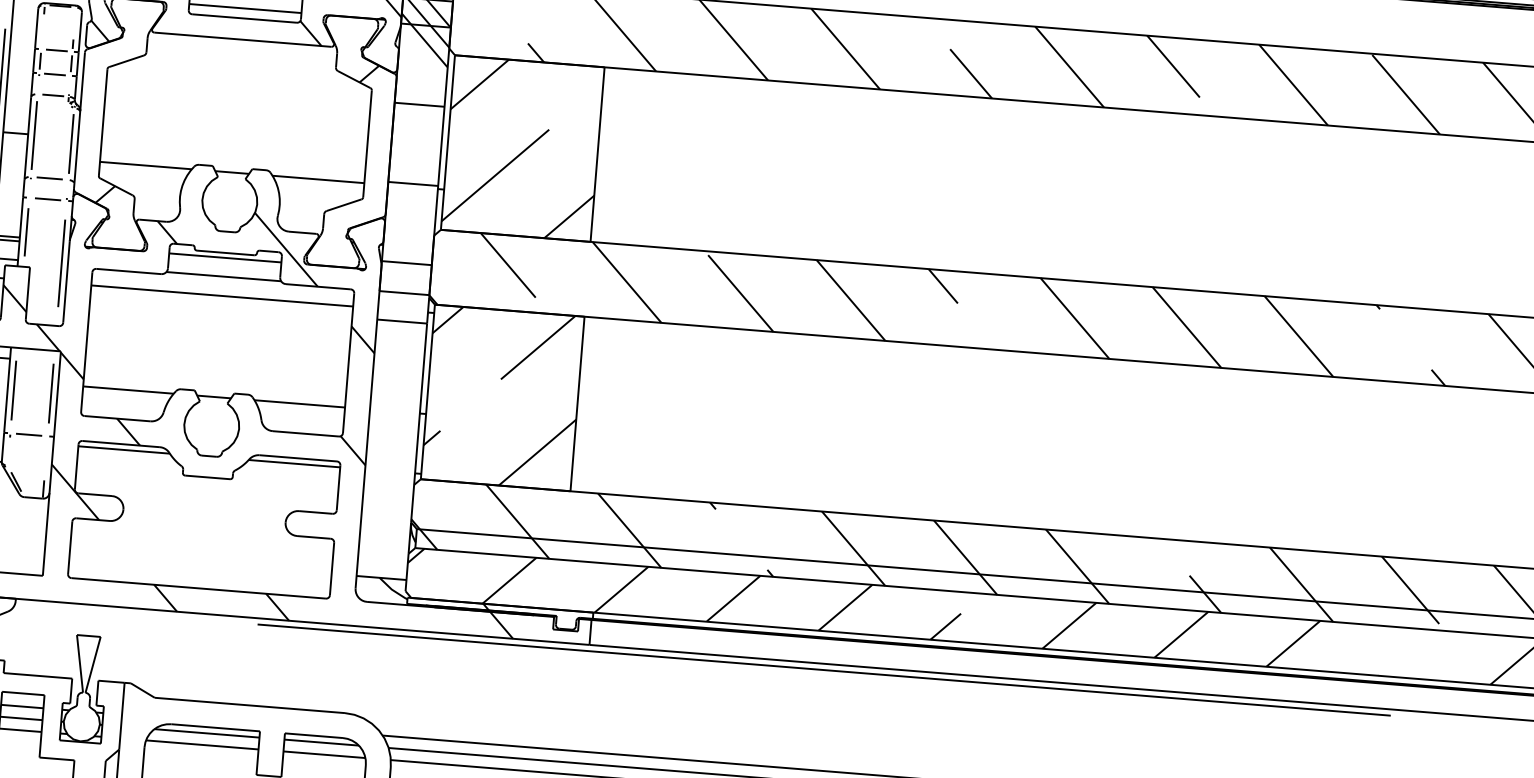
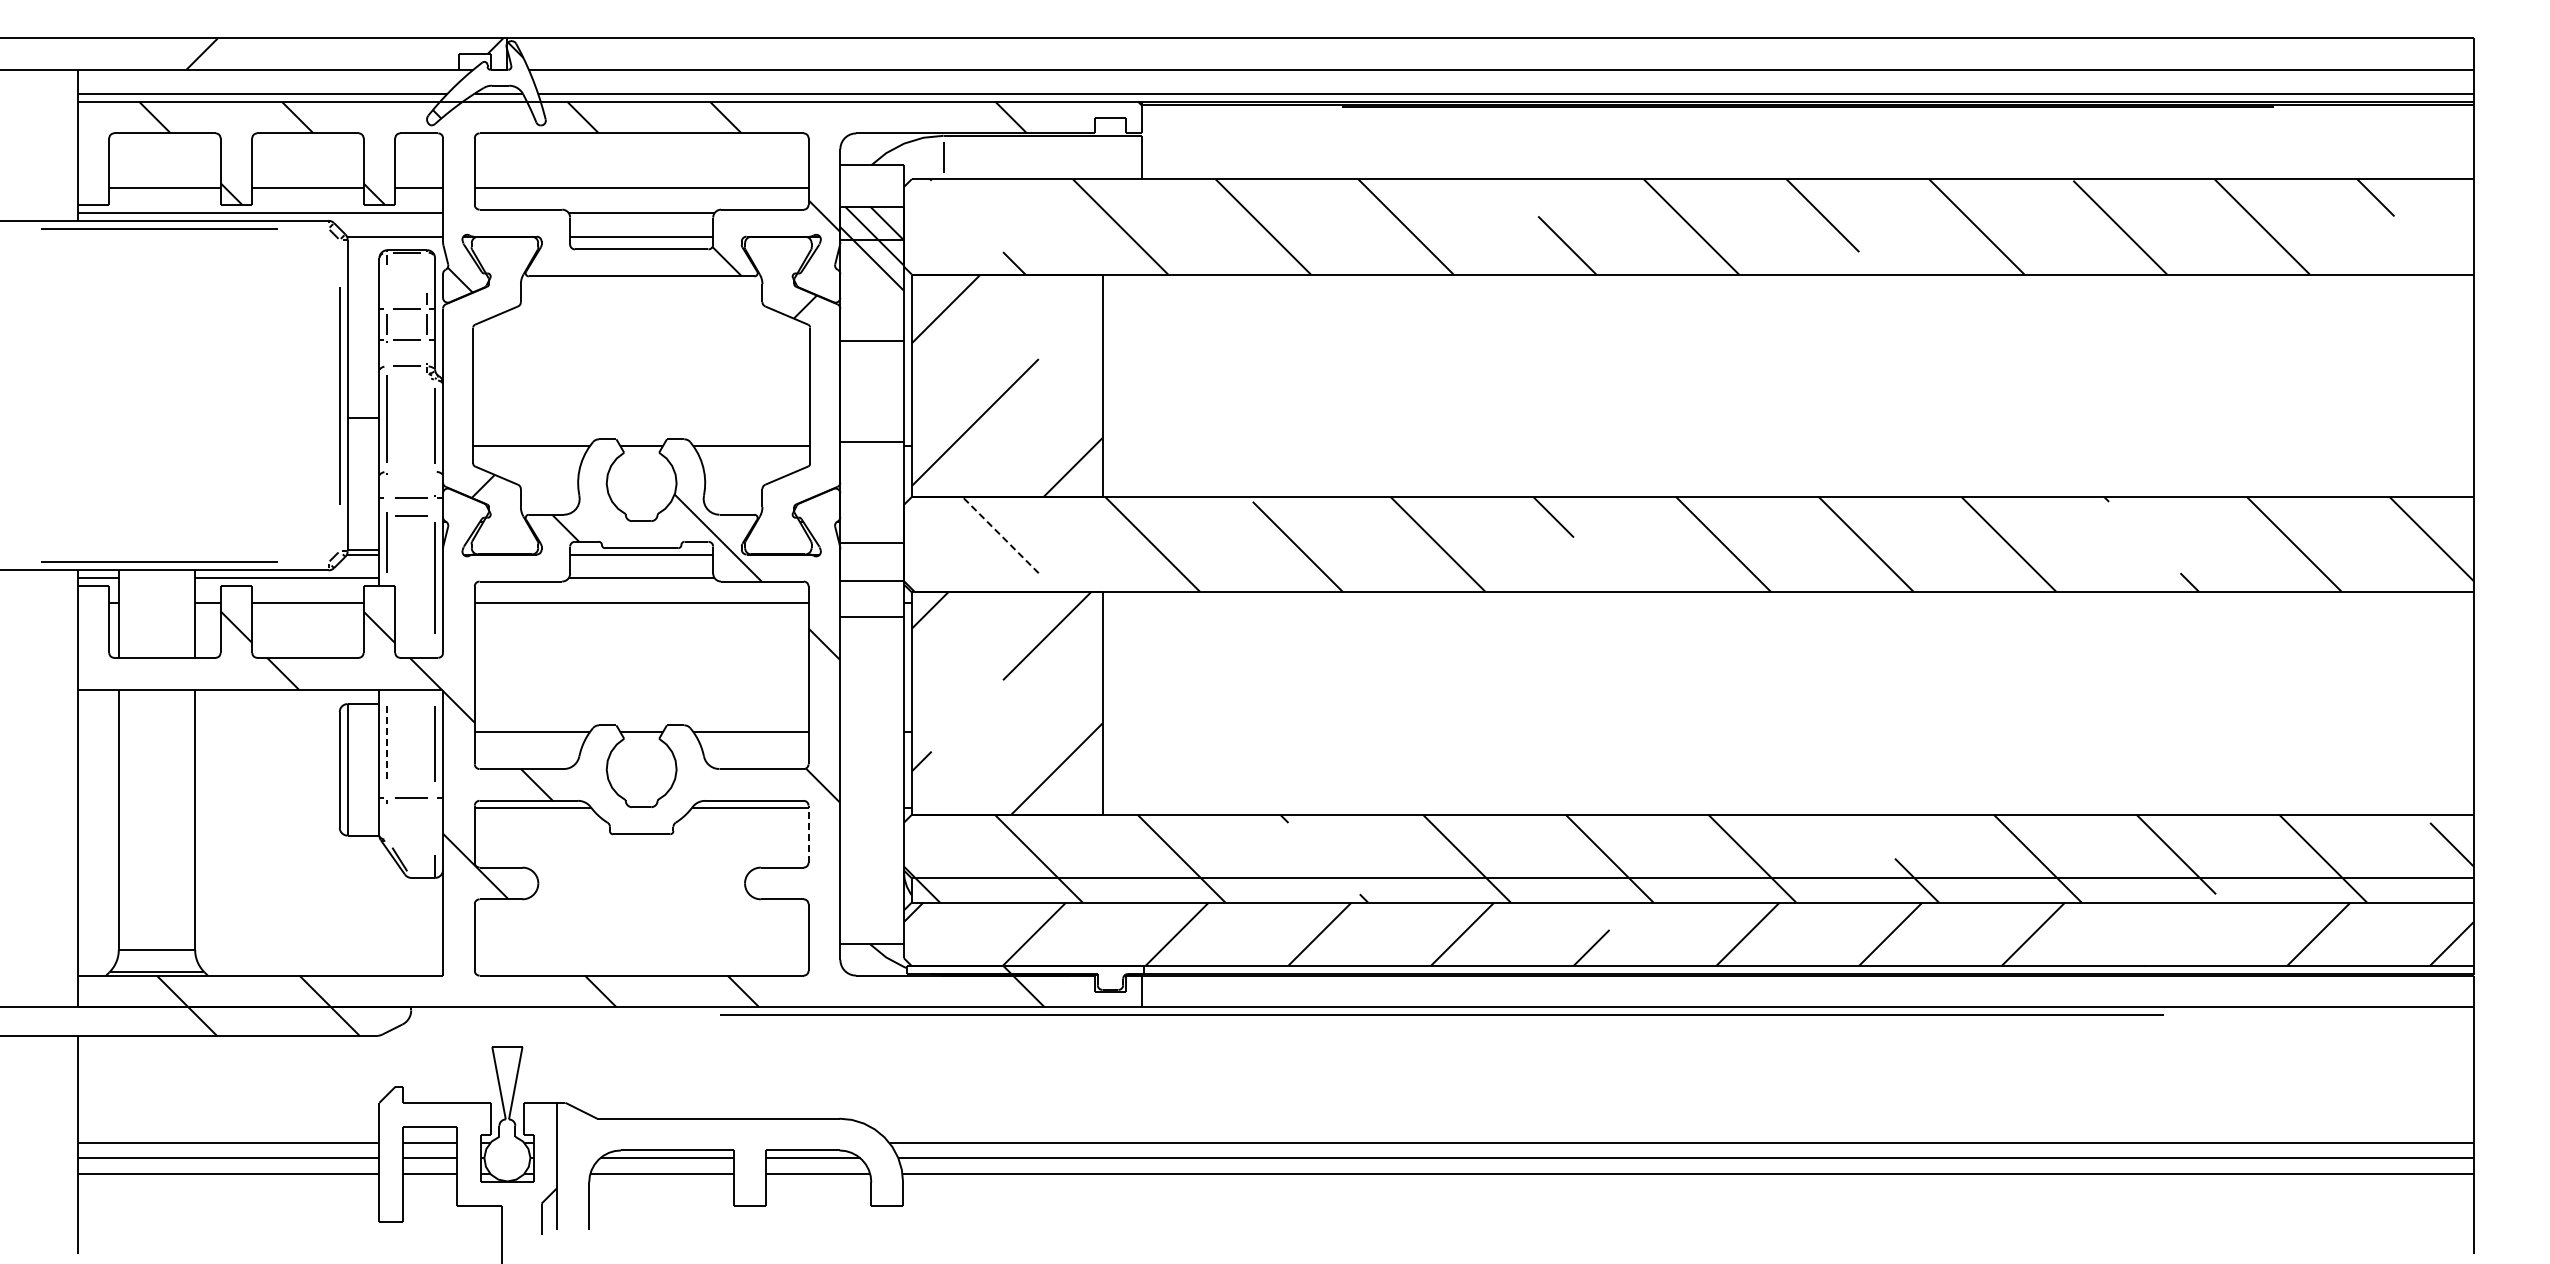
line: (49, 178) -> (411, 515), moved
line: (508, 265) -> (1000, 535), solid -> dashed
line: (13, 390) -> (387, 744), solid -> dashed
line: (338, 488) -> (808, 834), solid -> dashed

